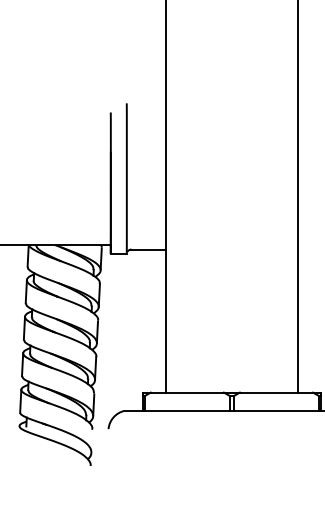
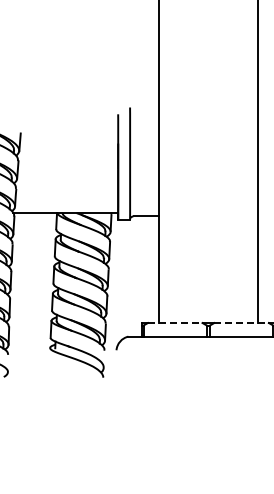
line: (187, 393) -> (175, 323), solid -> dashed
line: (277, 393) -> (242, 323), solid -> dashed

